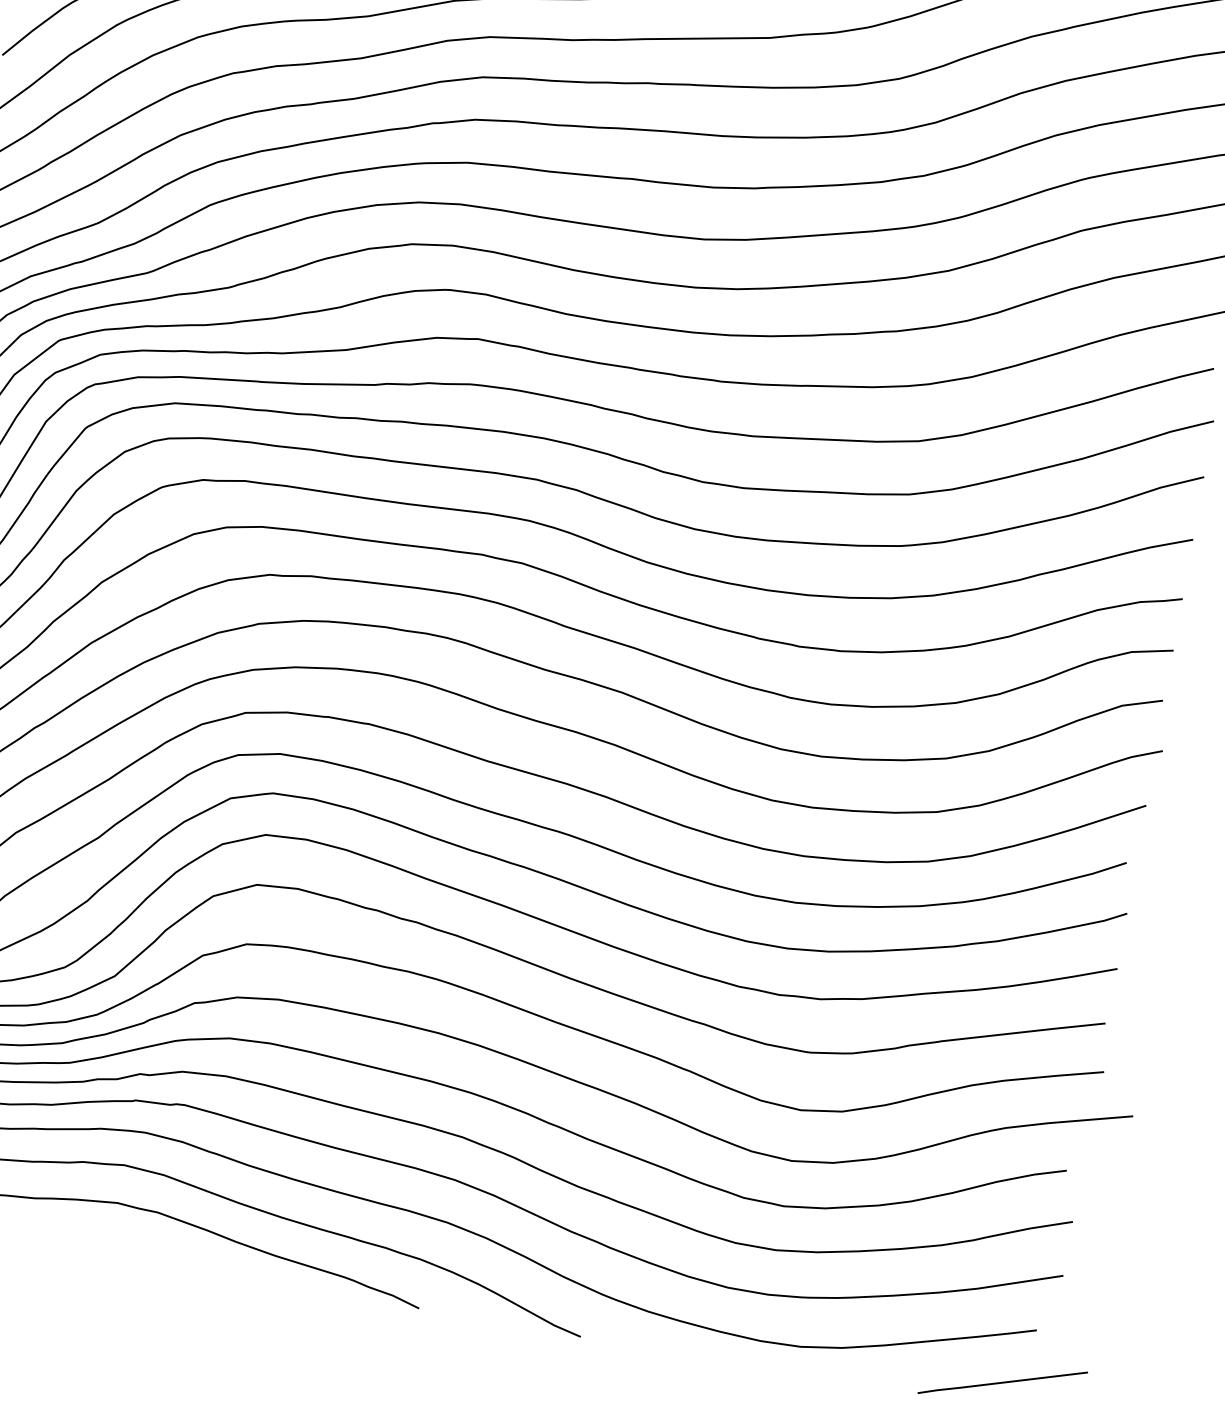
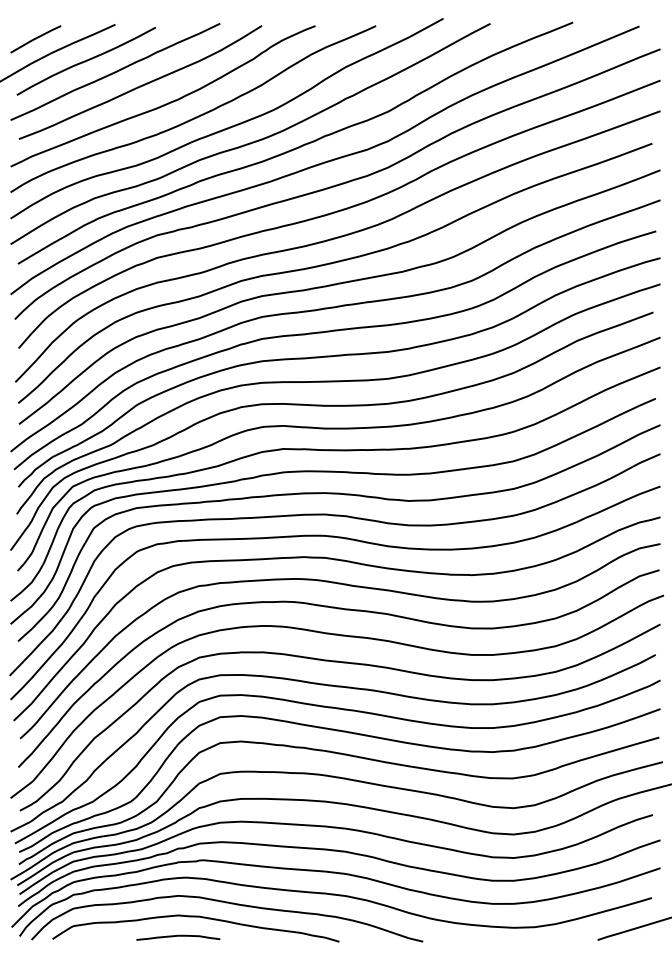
curve: (110, 1243) -> (178, 936), added

